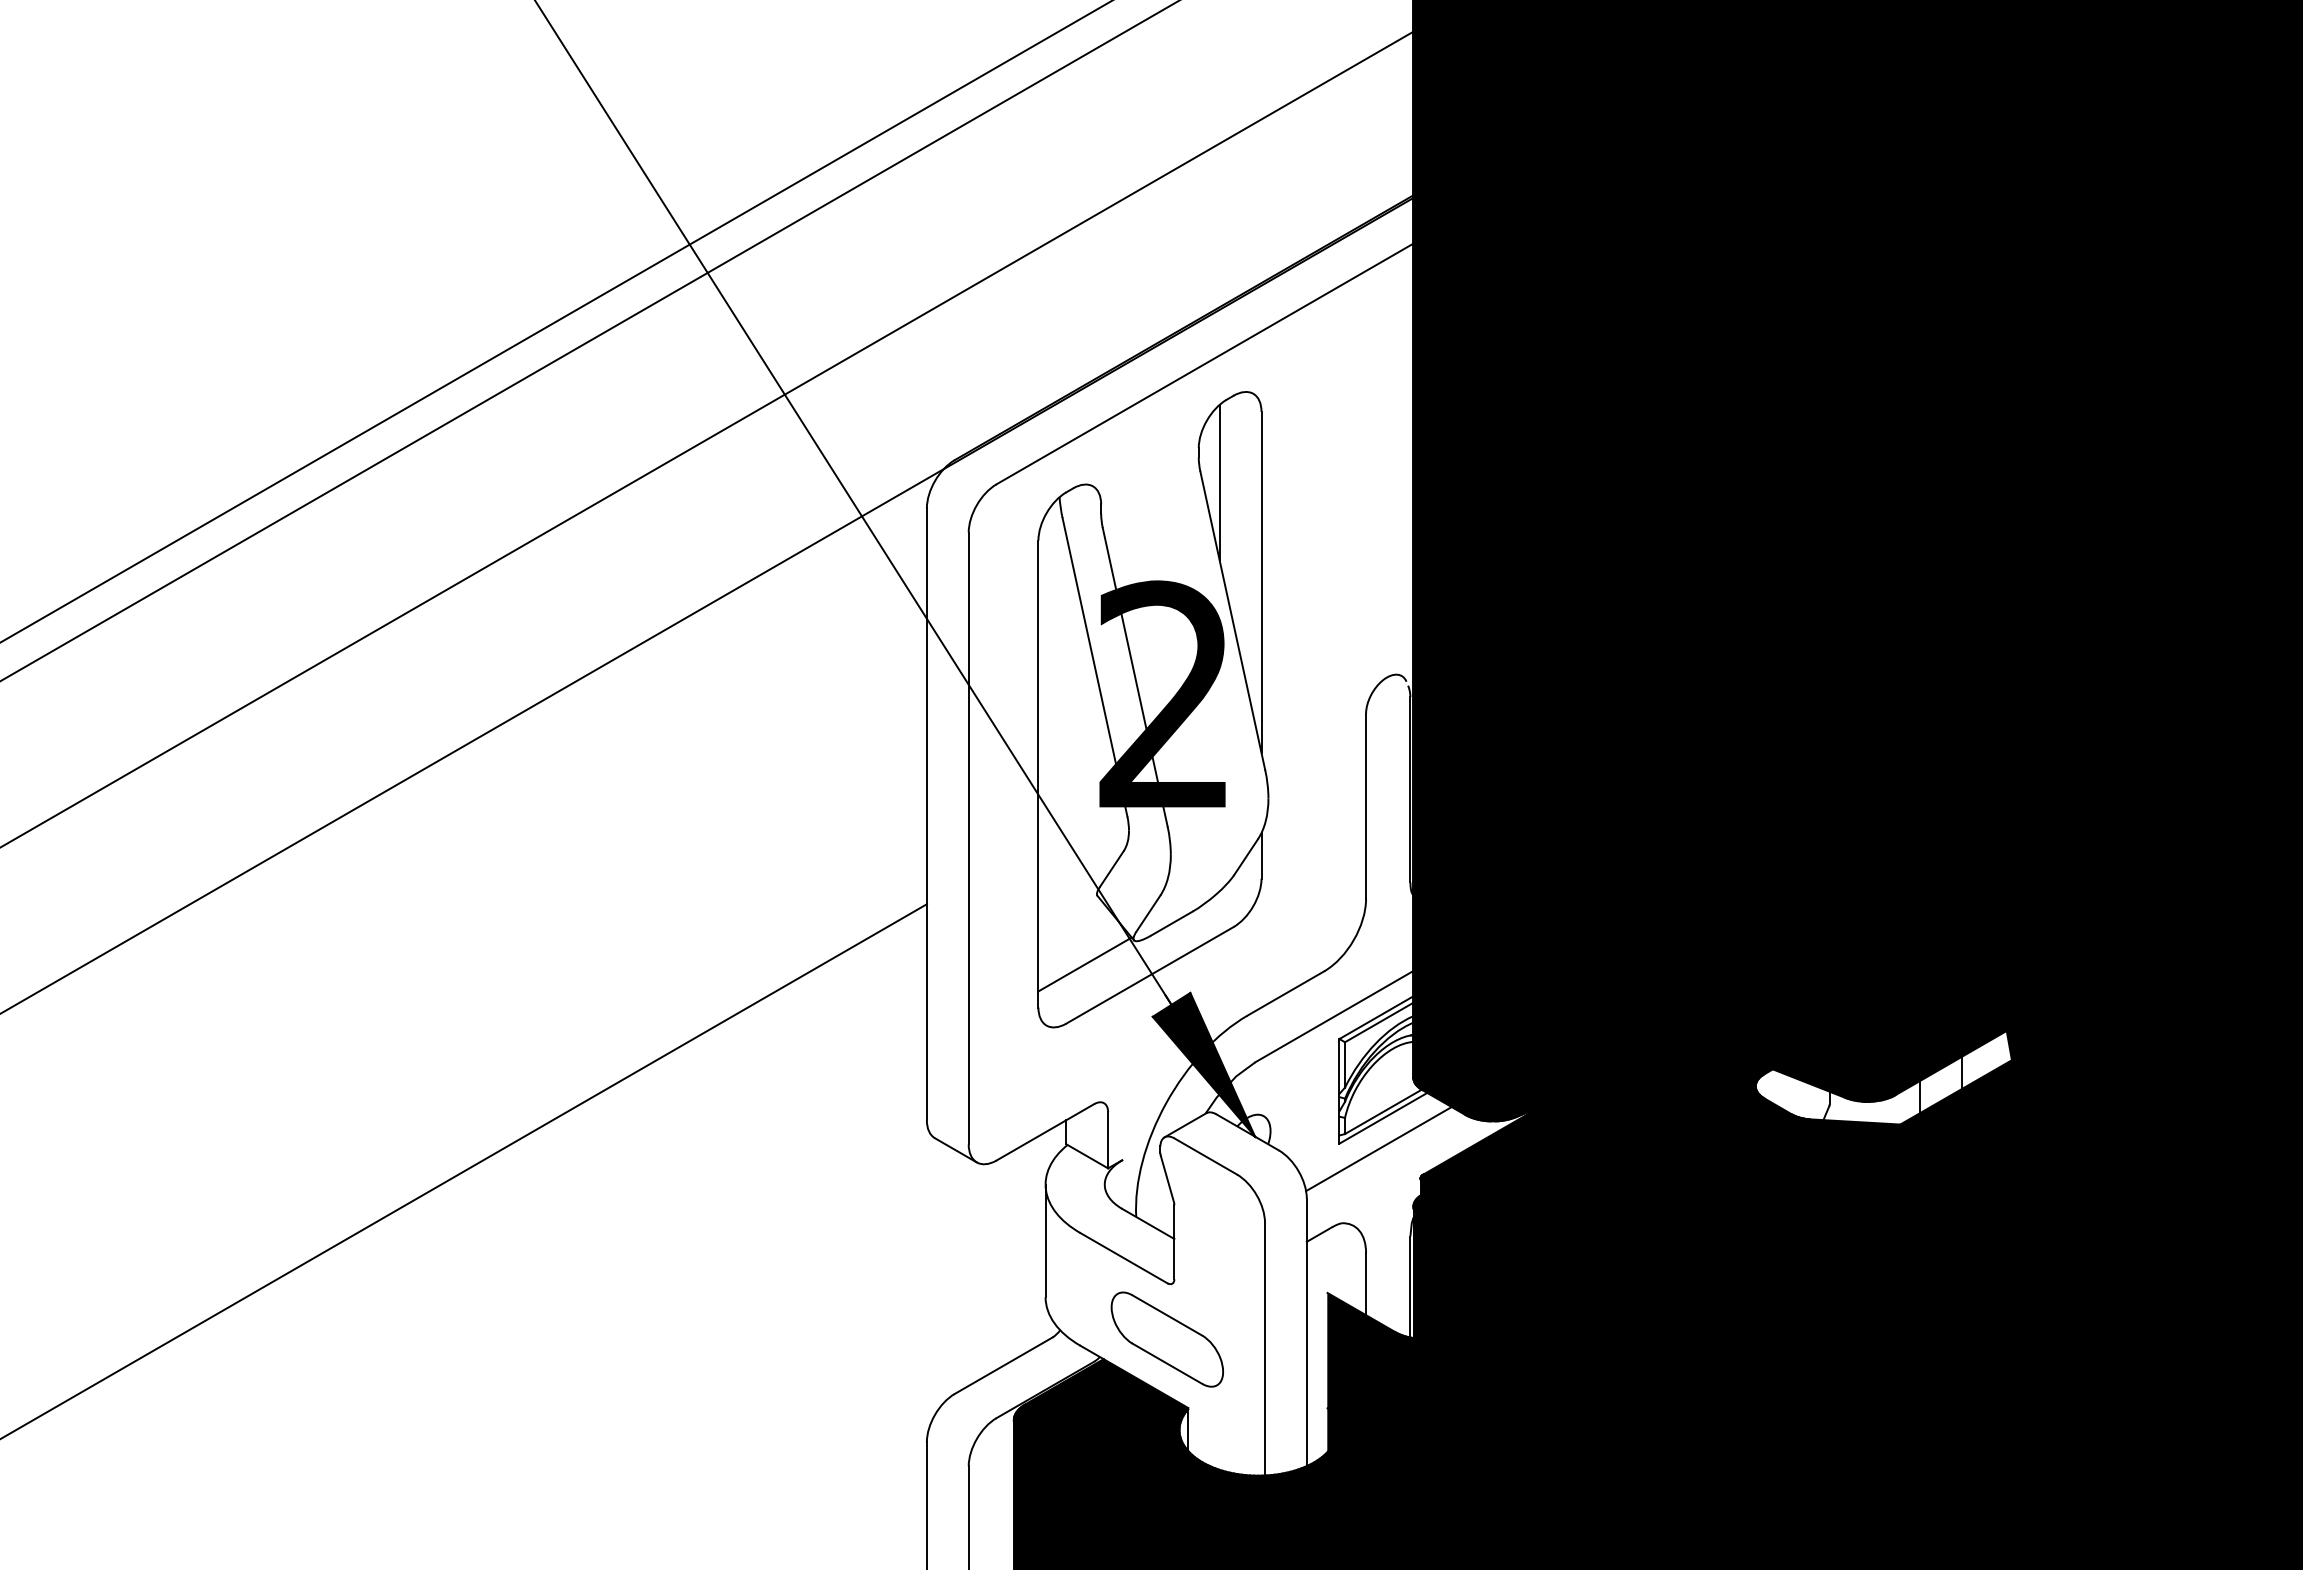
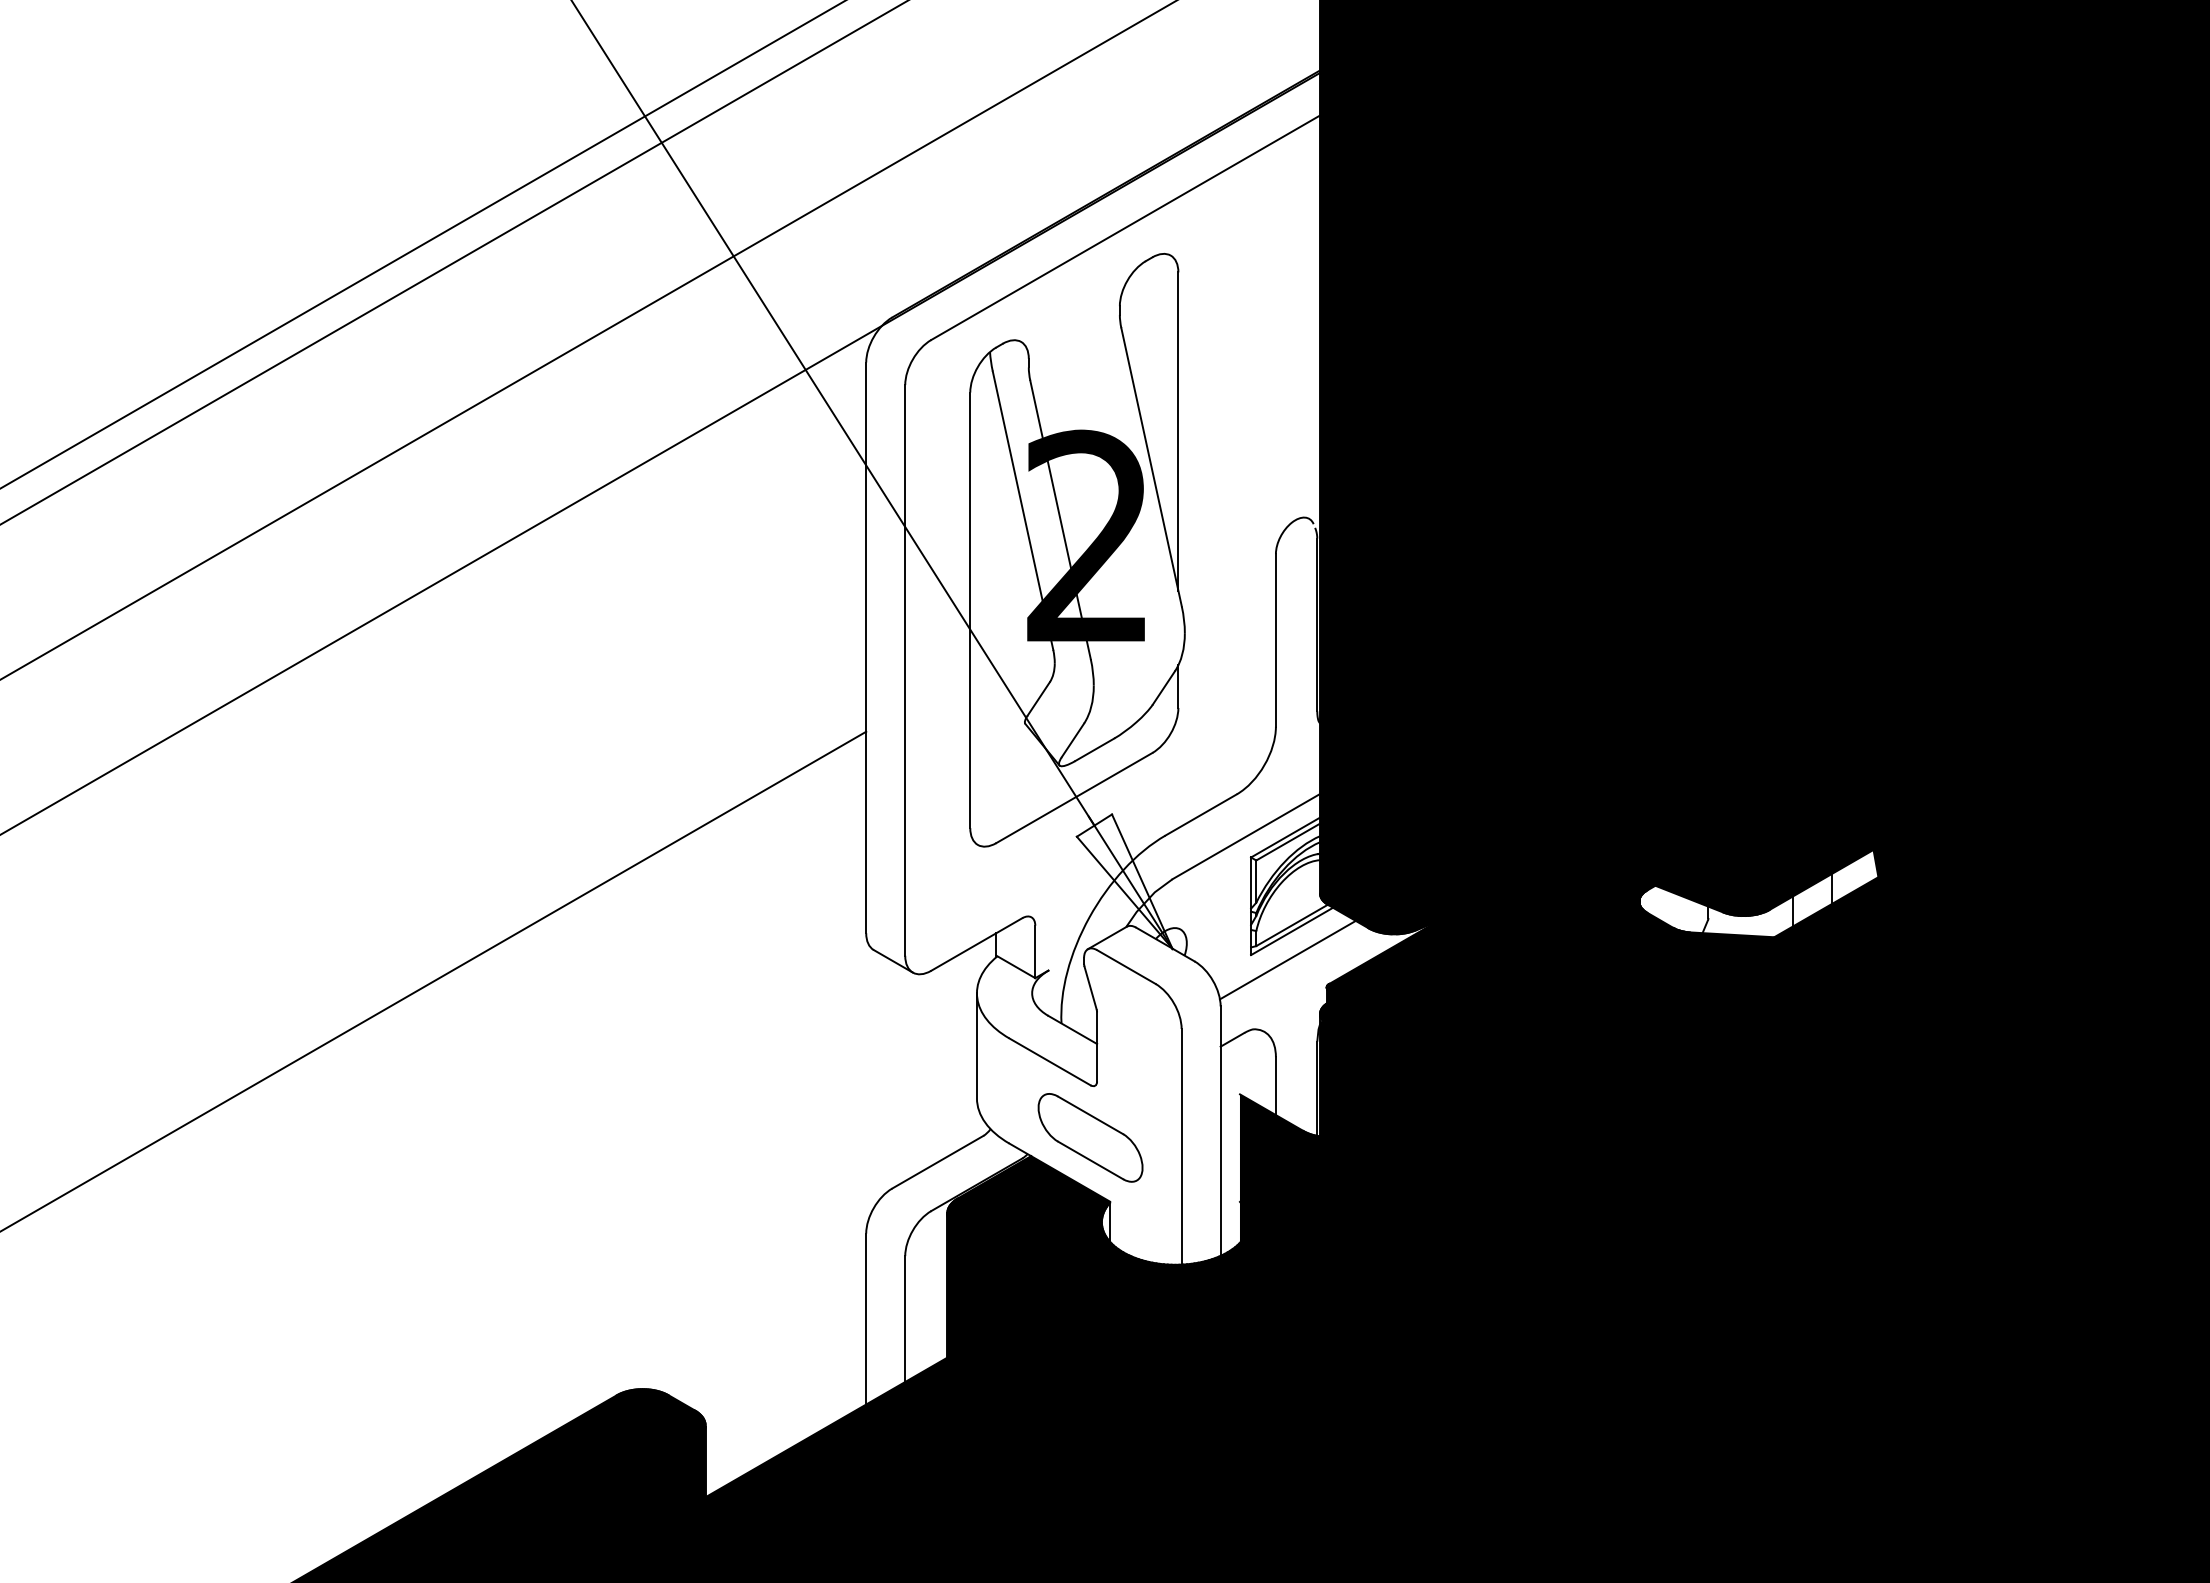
line: (1219, 482) -> (1139, 338), removed
line: (1084, 964) -> (1013, 787), removed
fill: (1203, 1064) -> (1124, 881), removed

